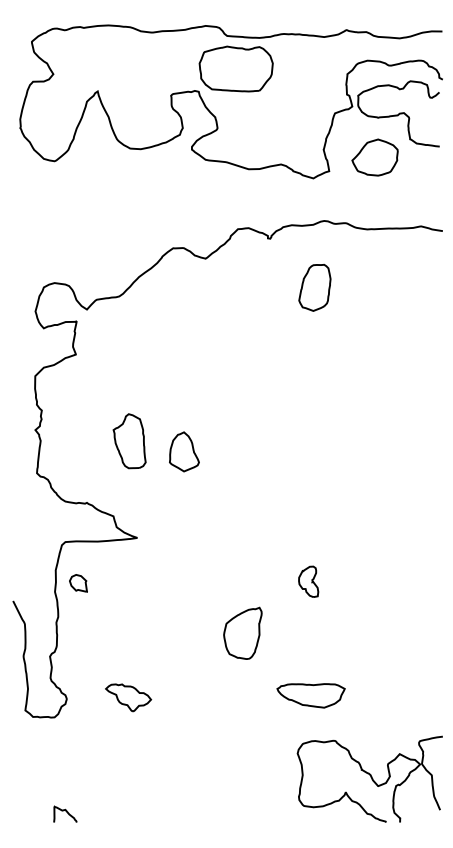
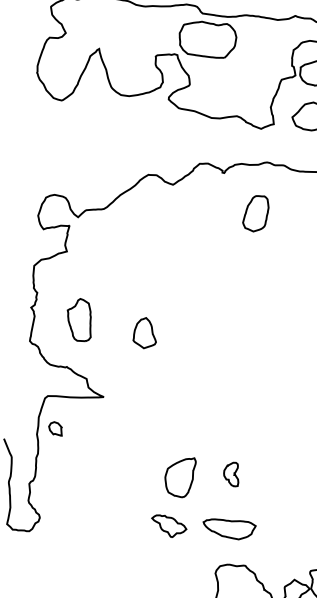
part: (129, 441) -> (79, 320), moved
part: (308, 581) -> (231, 474), moved
part: (128, 697) -> (169, 526), moved

